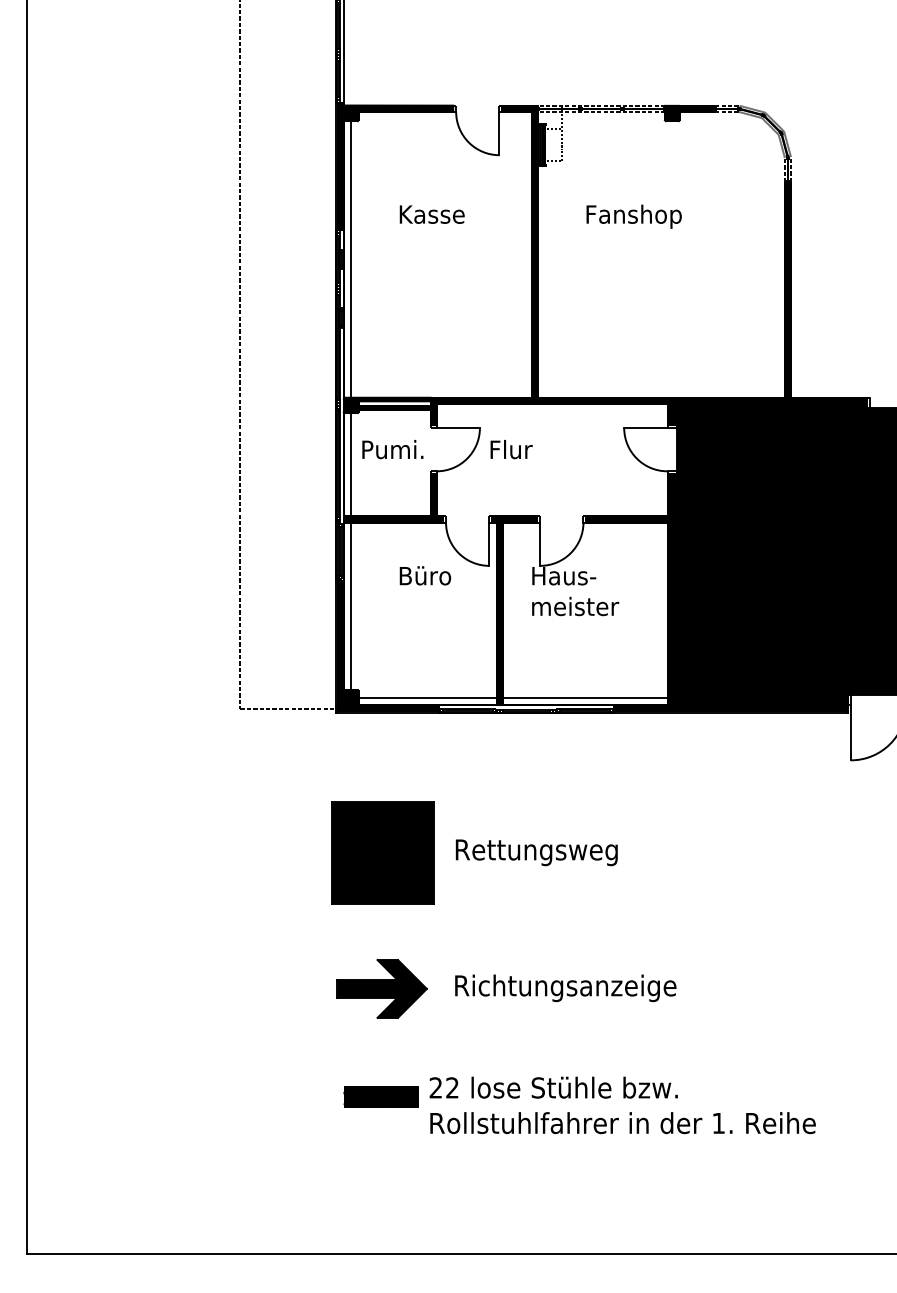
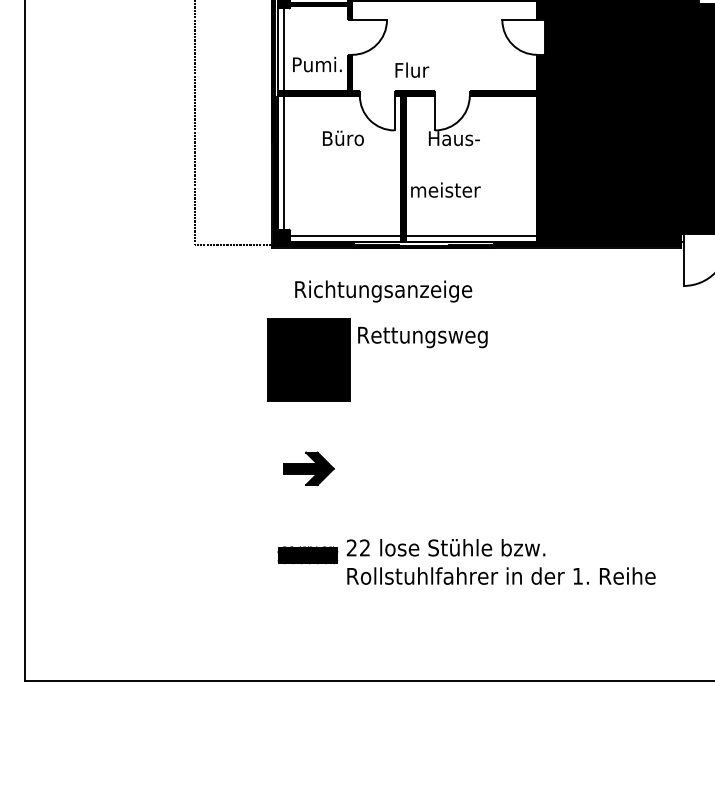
text: (392, 449) -> (317, 64), moved
text: (511, 449) -> (412, 70), moved
text: (575, 606) -> (445, 190), moved
text: (536, 852) -> (422, 337), moved
part: (381, 988) -> (308, 468), size x0.7
text: (565, 988) -> (383, 291), moved

